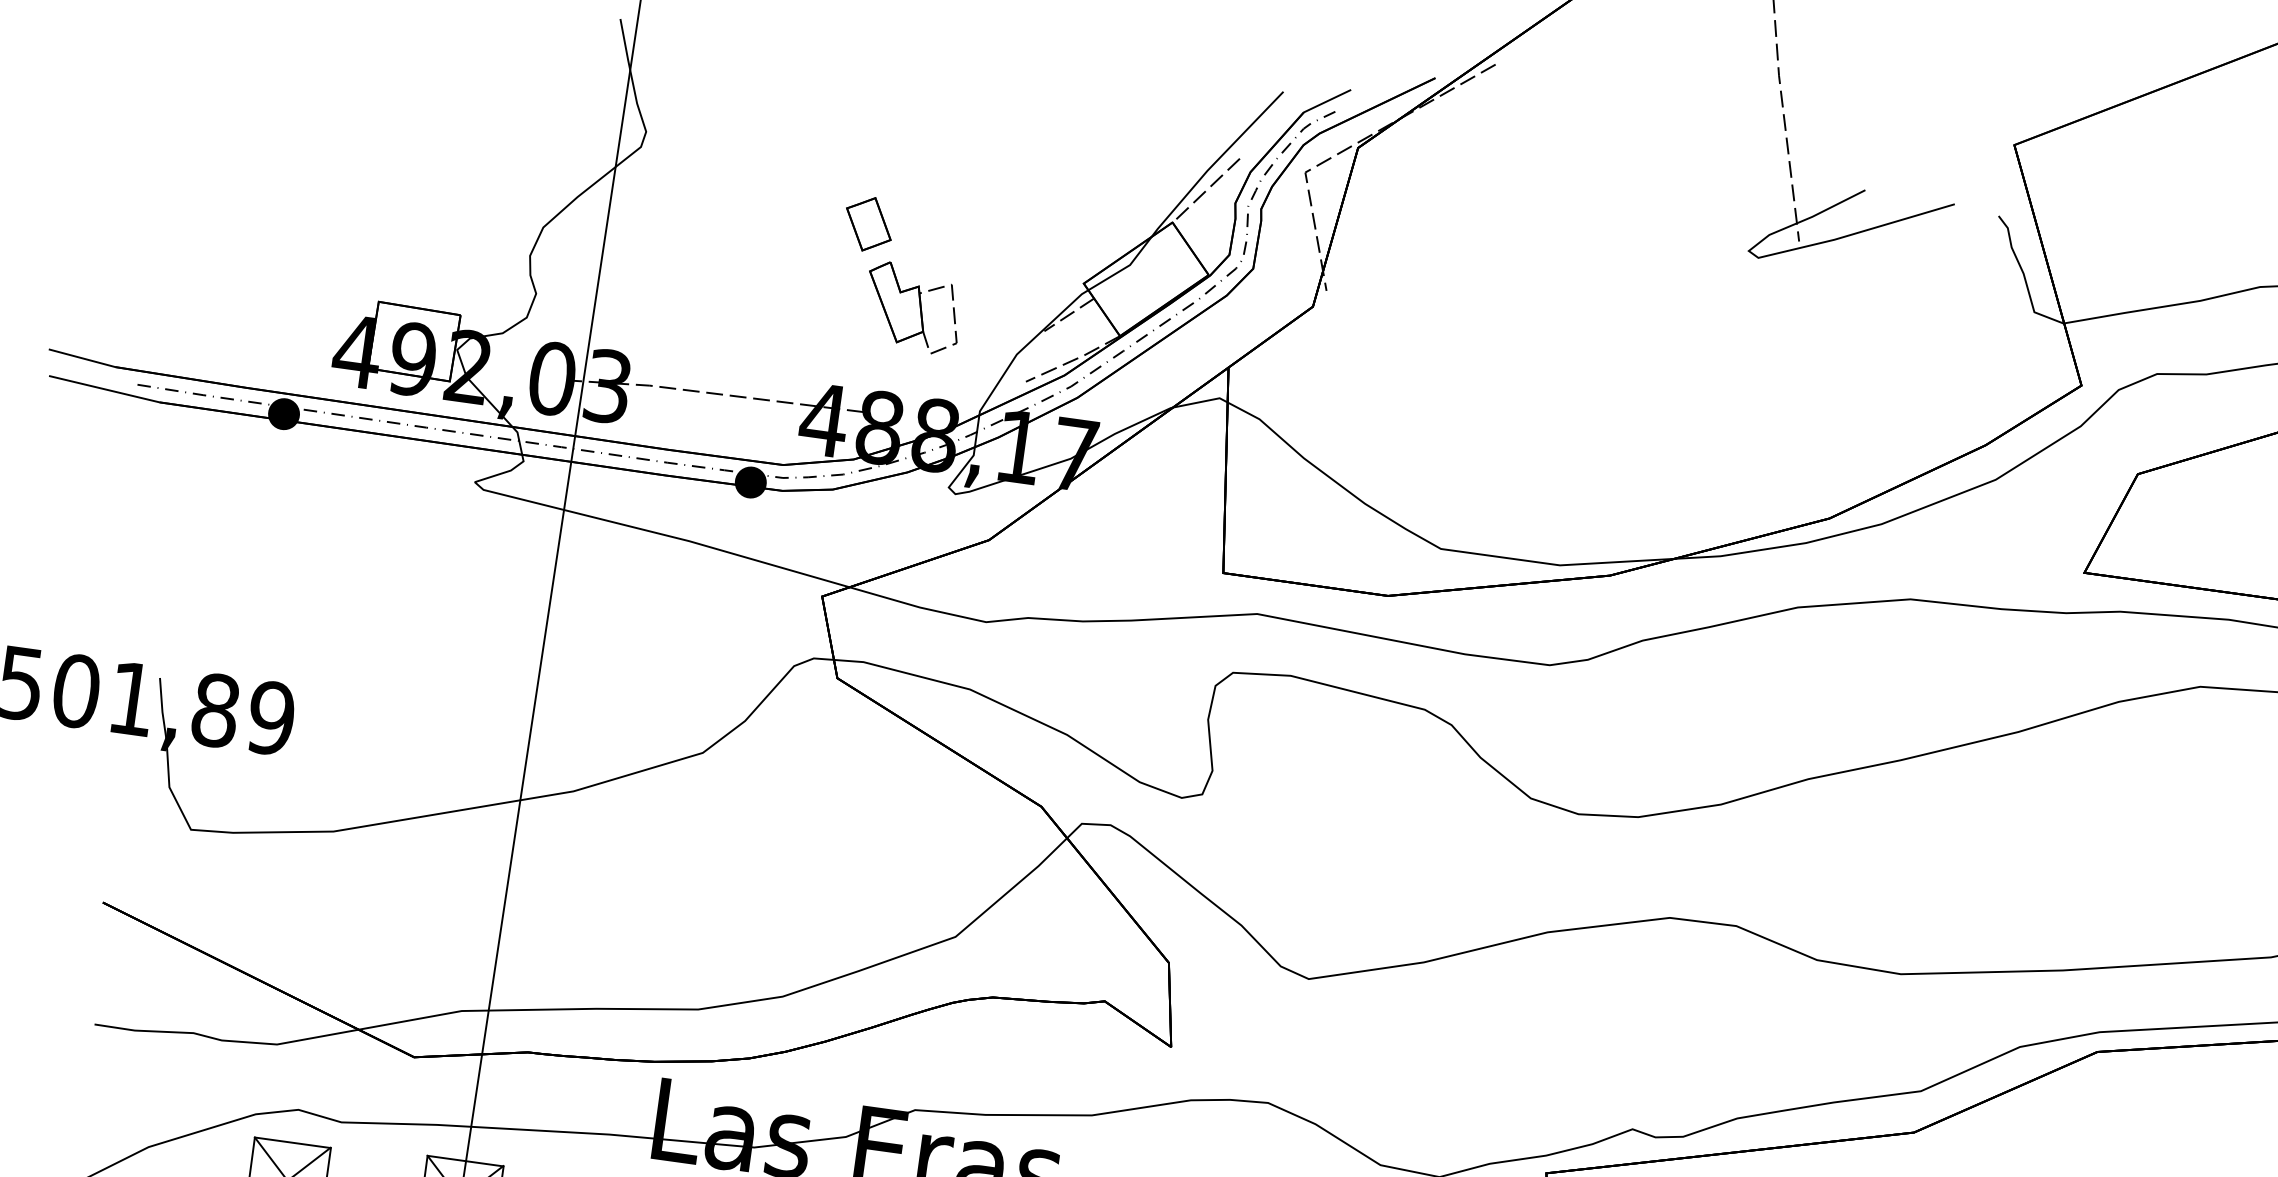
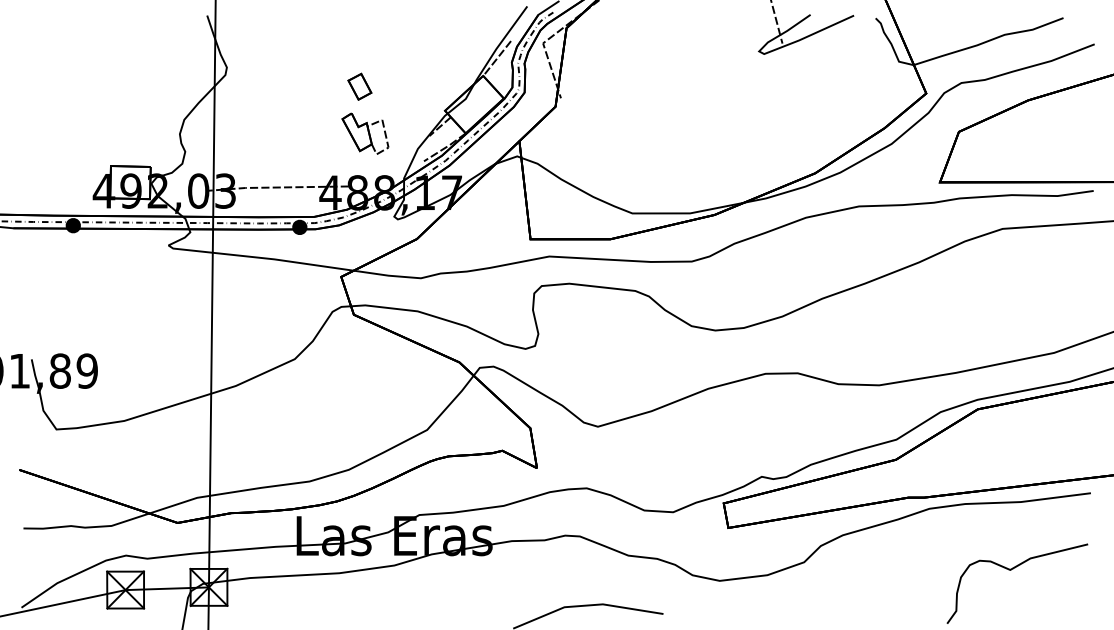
part: (868, 223) -> (359, 86), moved

